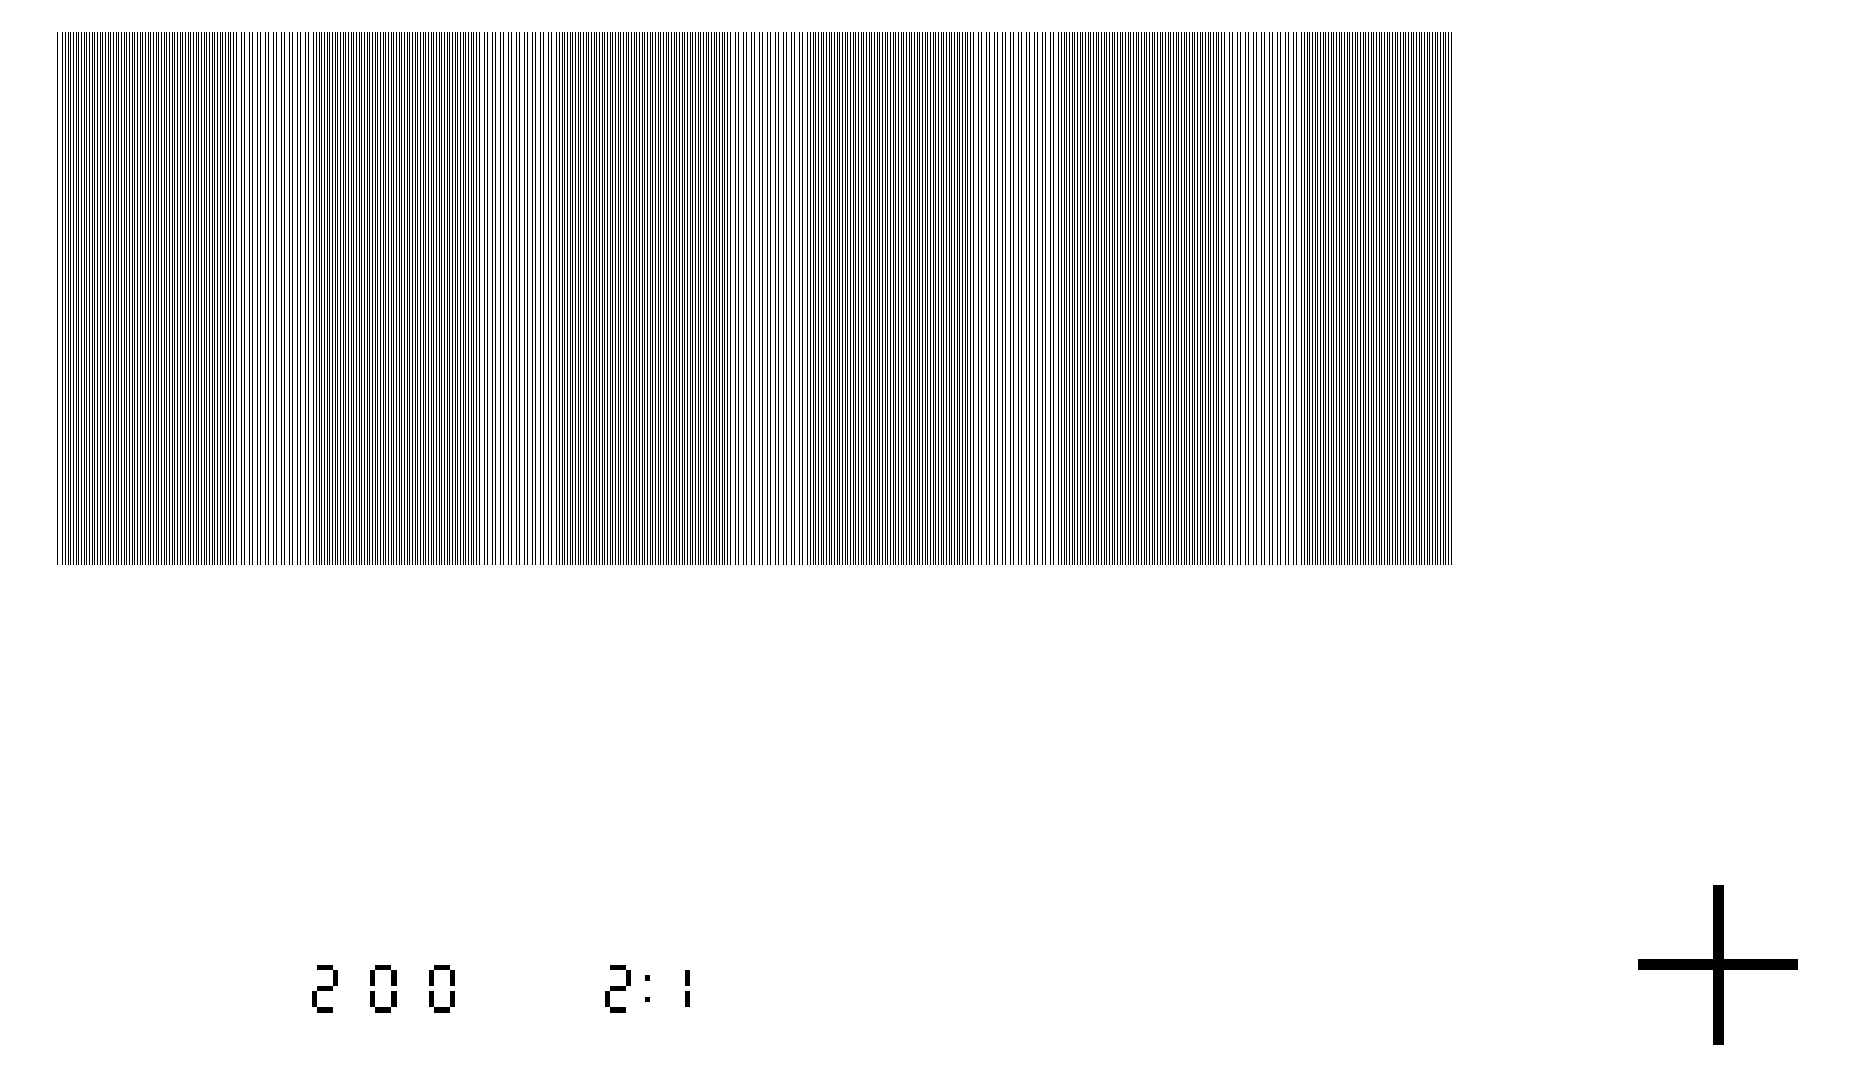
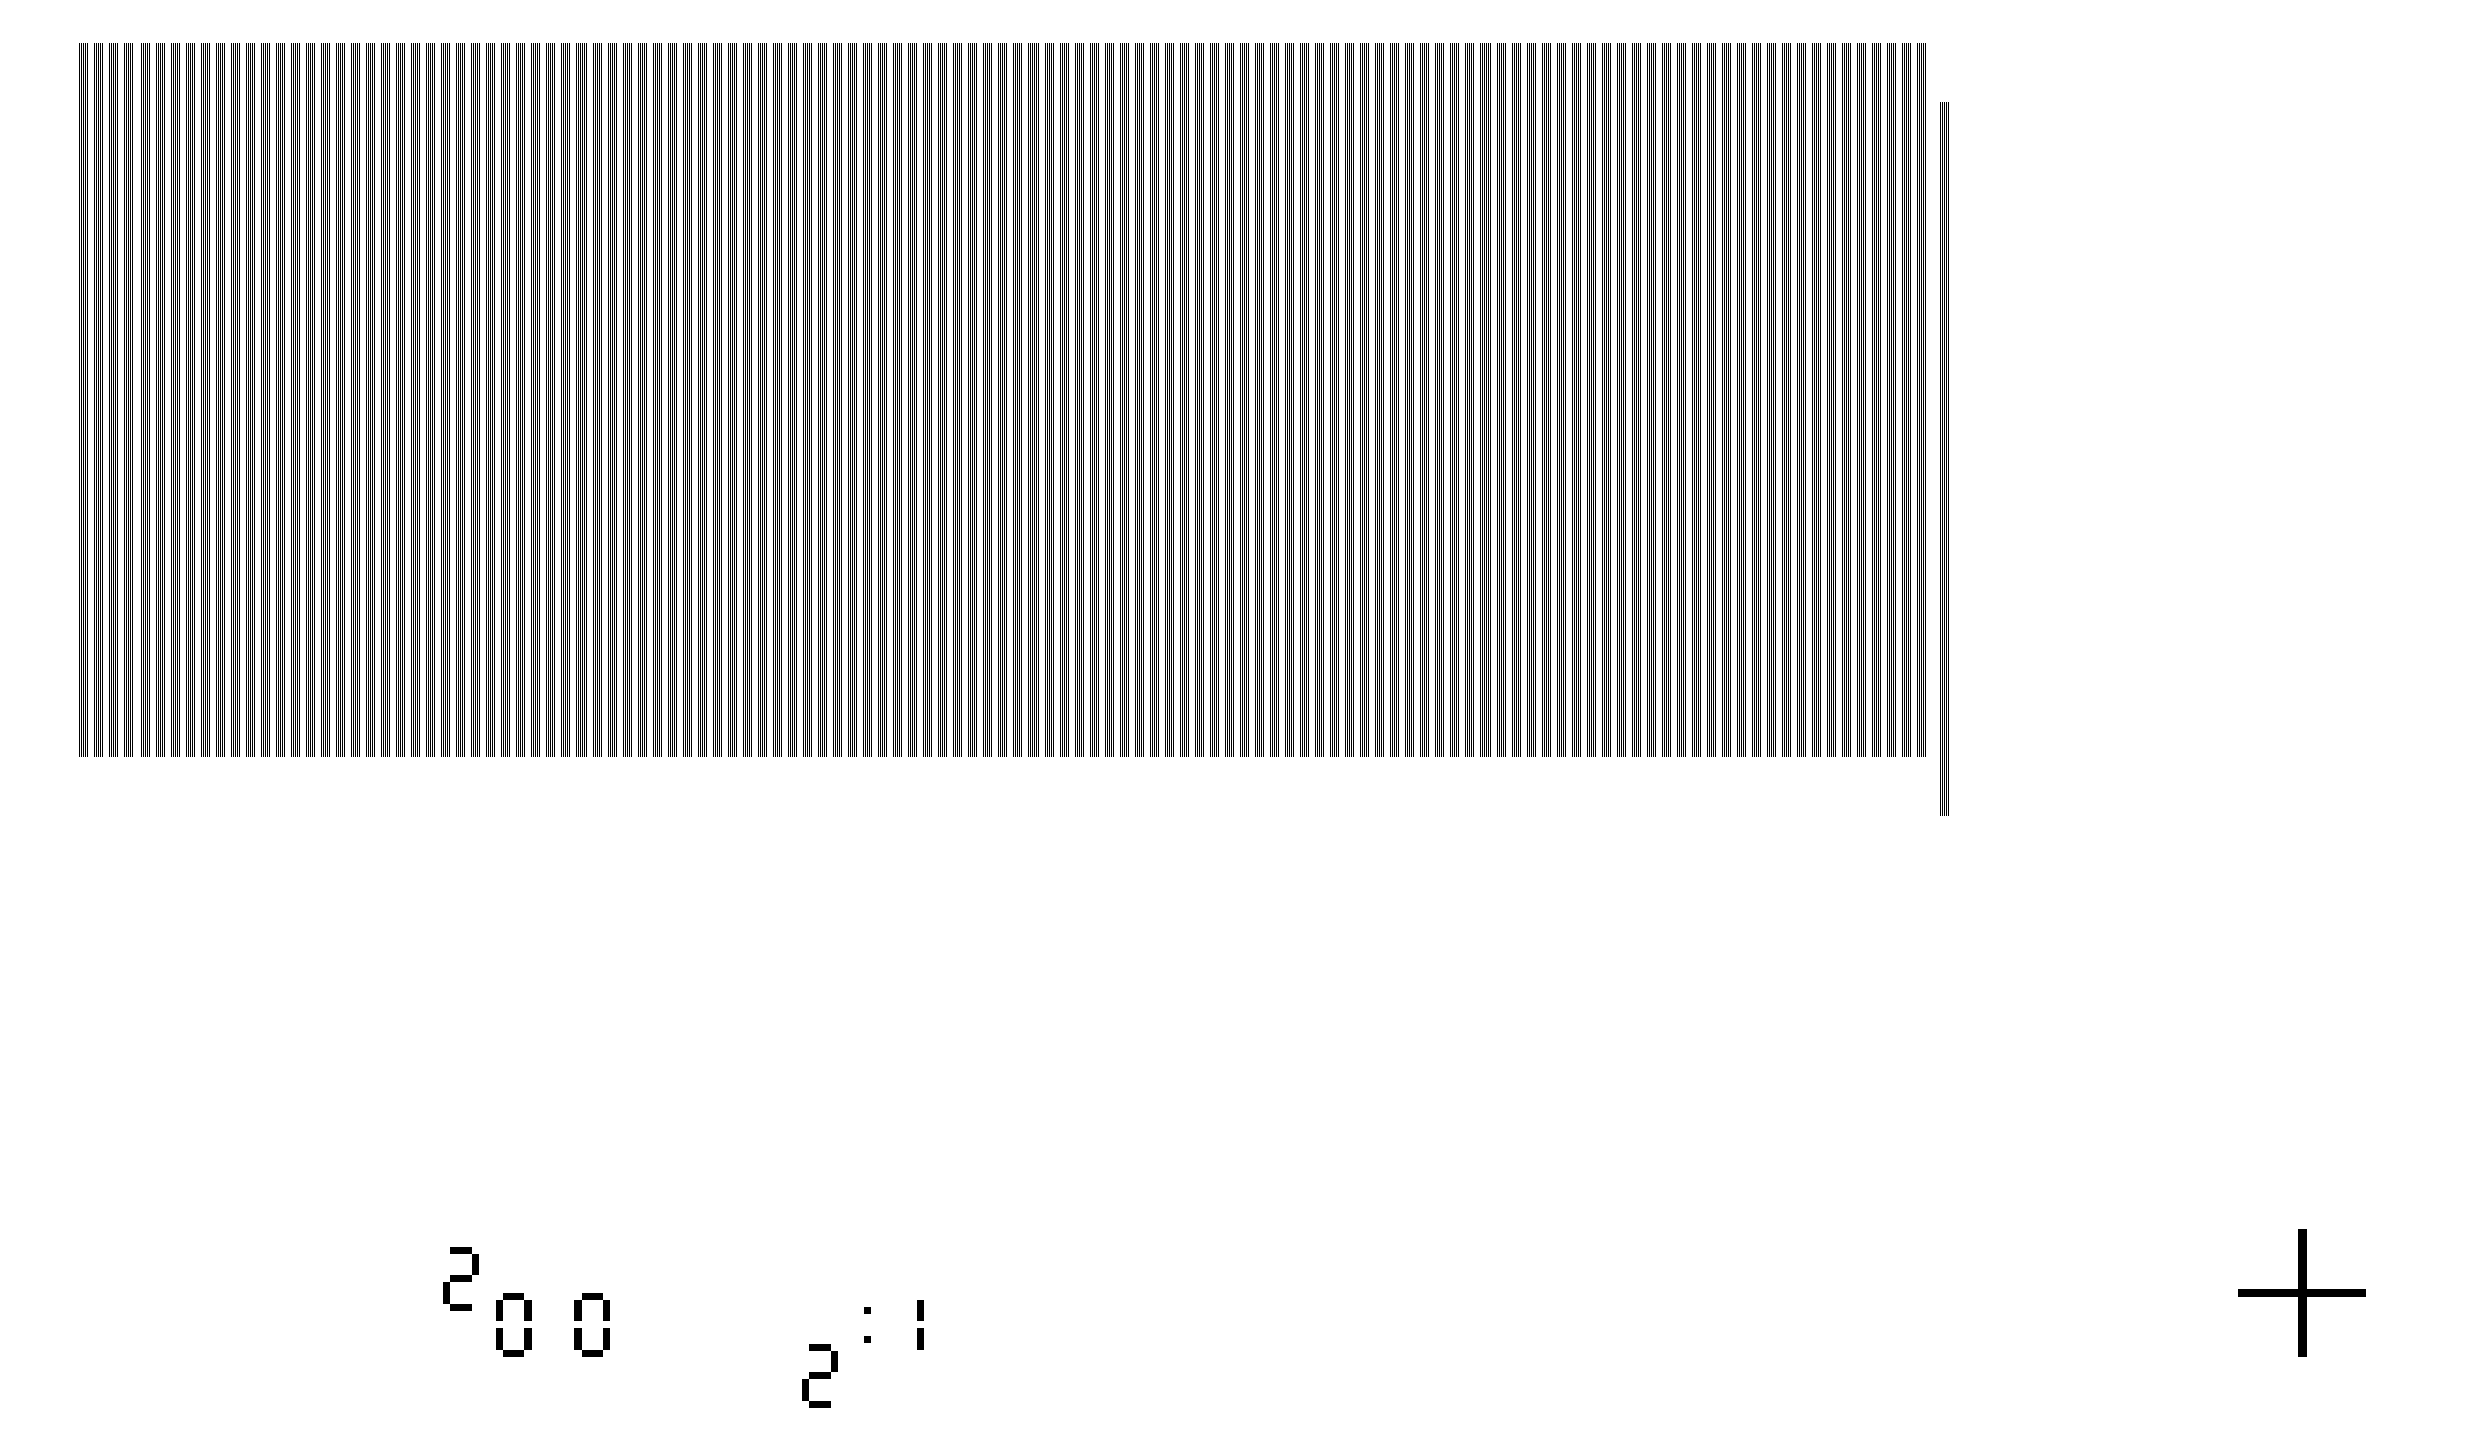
part: (1446, 298) -> (1944, 458), moved
part: (1717, 964) -> (2301, 1292), size x0.6
part: (324, 988) -> (460, 1278), moved
part: (617, 988) -> (819, 1375), moved

